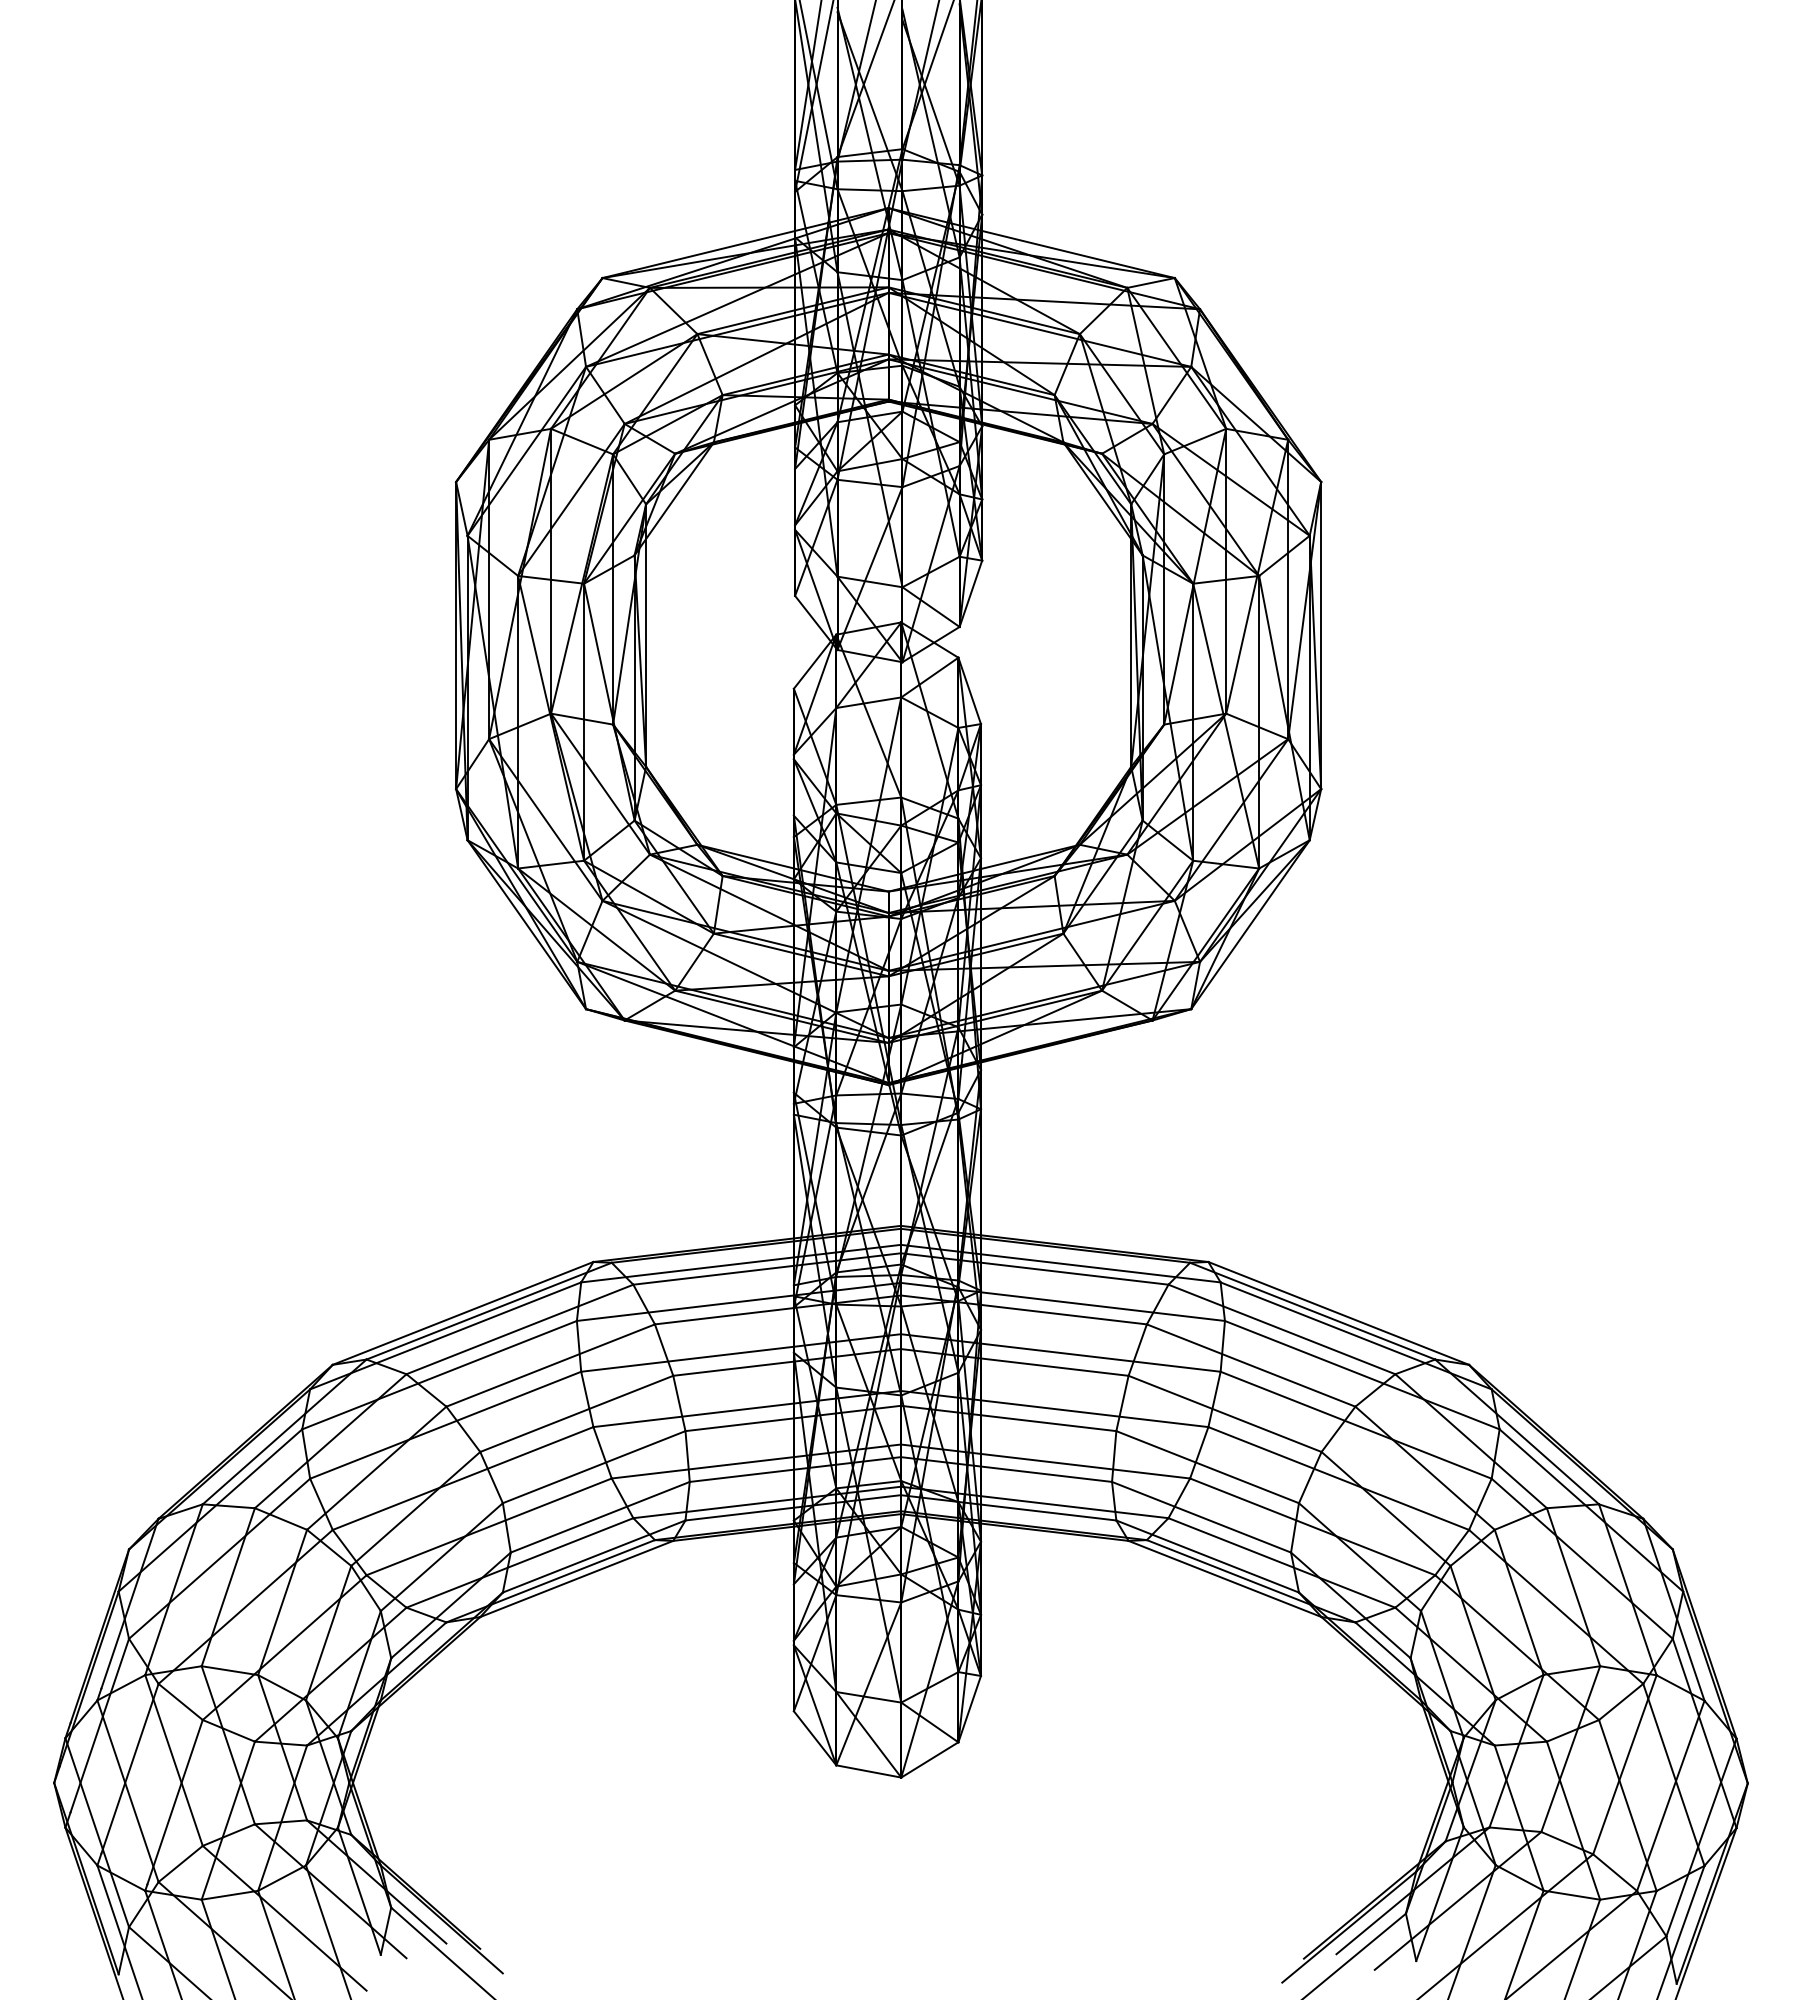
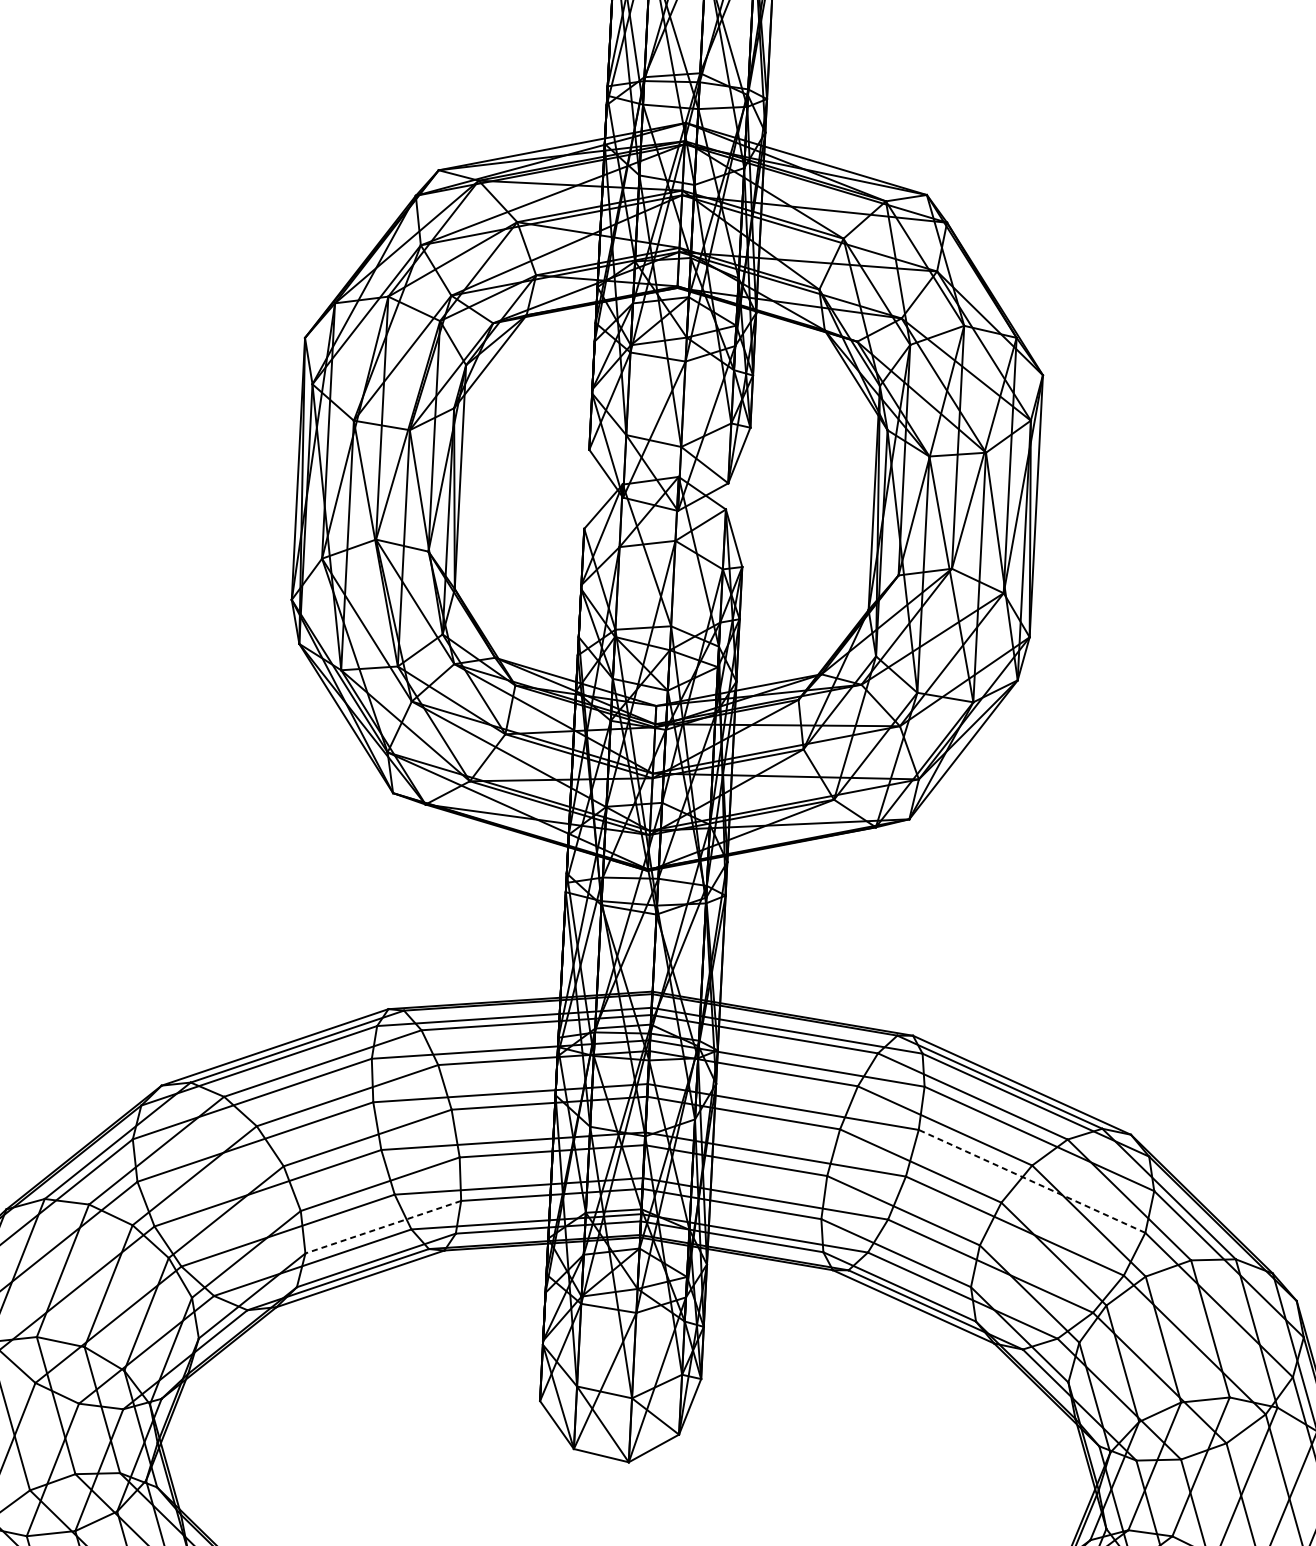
line: (1356, 1425) -> (1032, 1181), solid -> dashed
line: (599, 1517) -> (382, 1227), solid -> dashed

